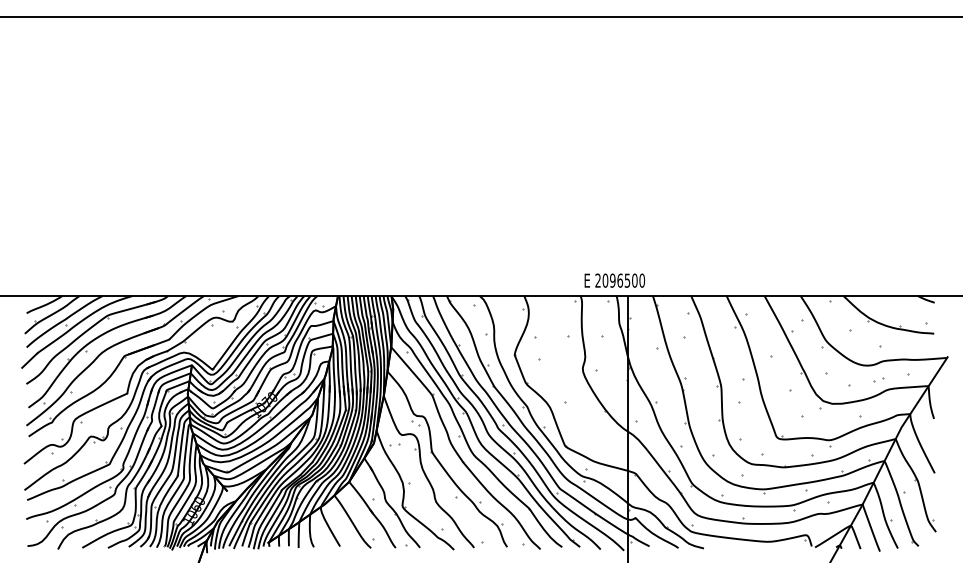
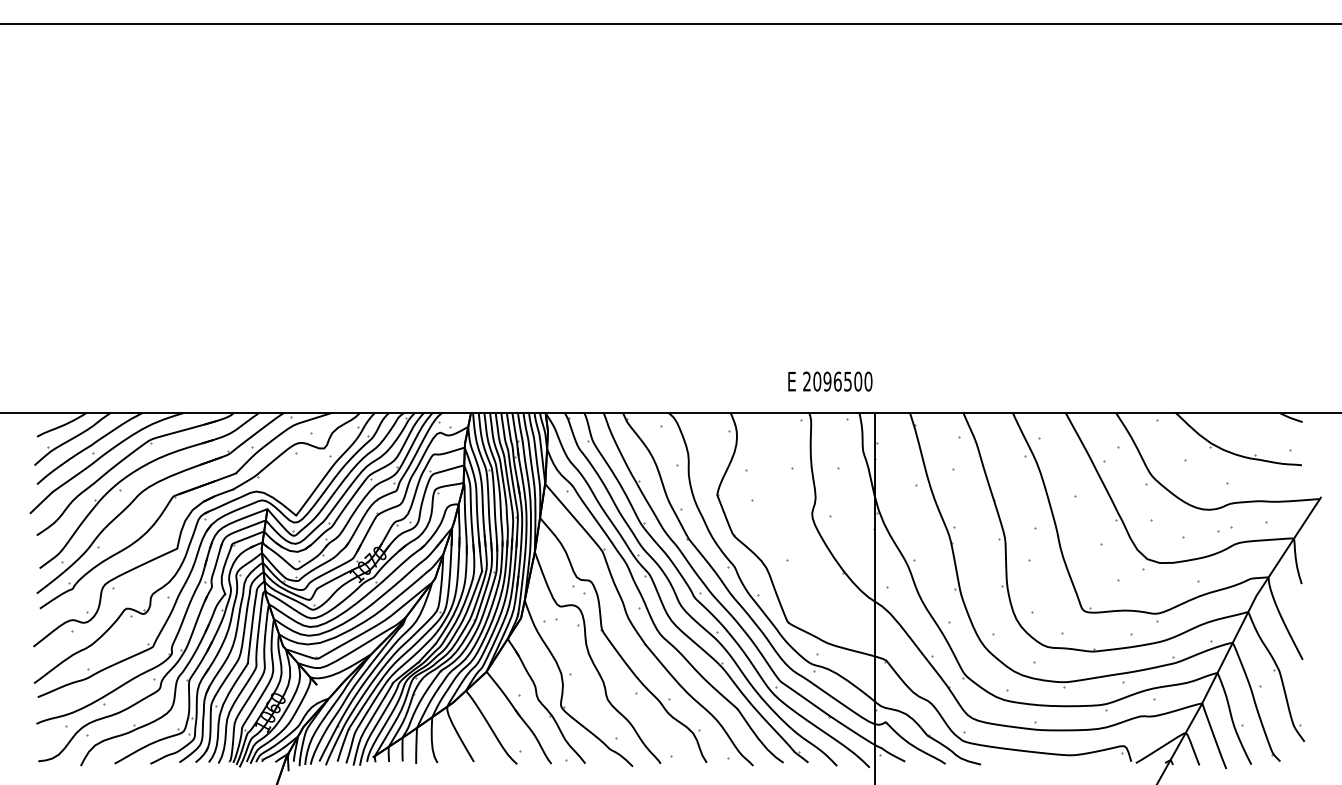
text: (614, 280) -> (829, 381), moved

